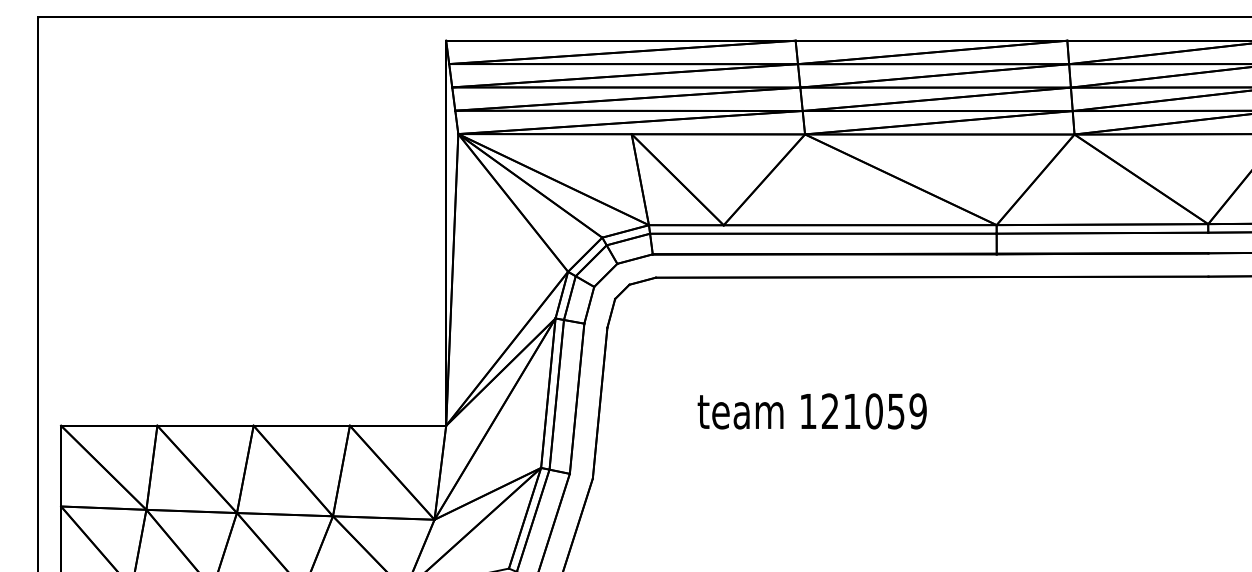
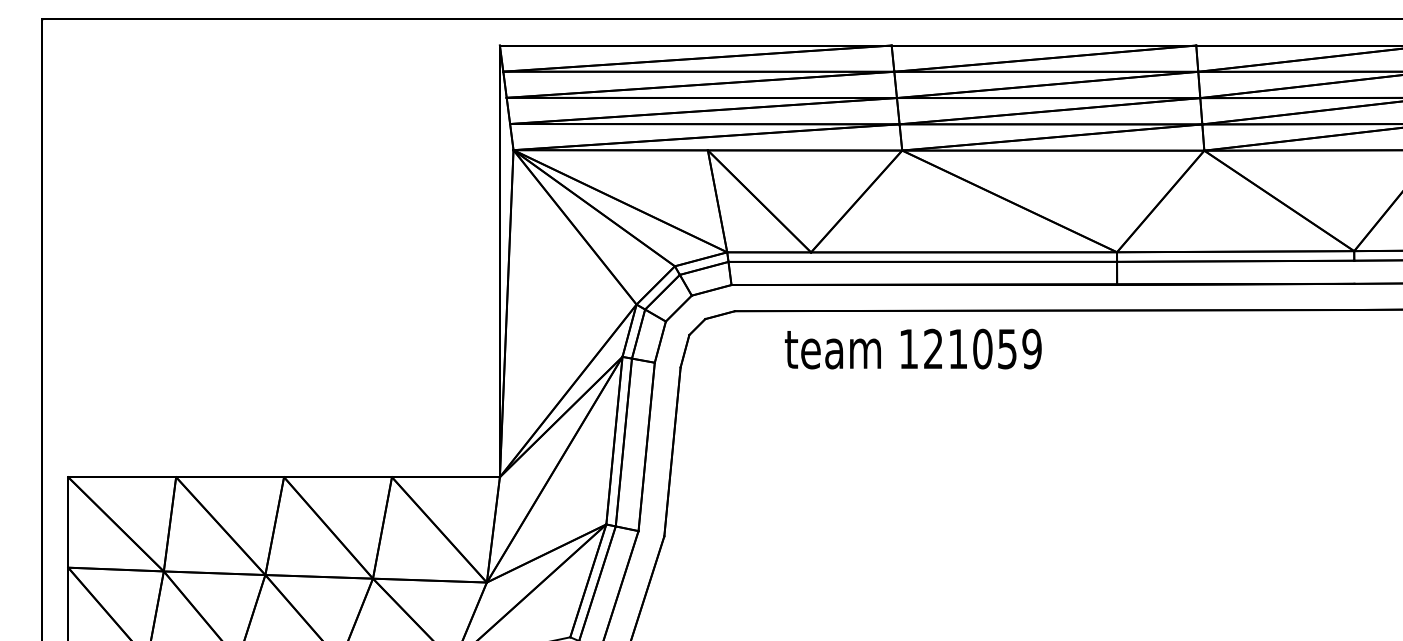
text: (812, 410) -> (913, 348), moved

